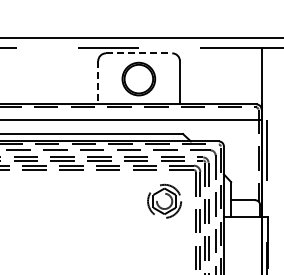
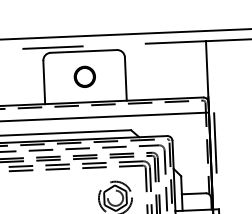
line: (139, 53) -> (84, 51), dashed -> solid
part: (139, 78) -> (85, 76), size x0.62
line: (98, 82) -> (44, 82), dashed -> solid

